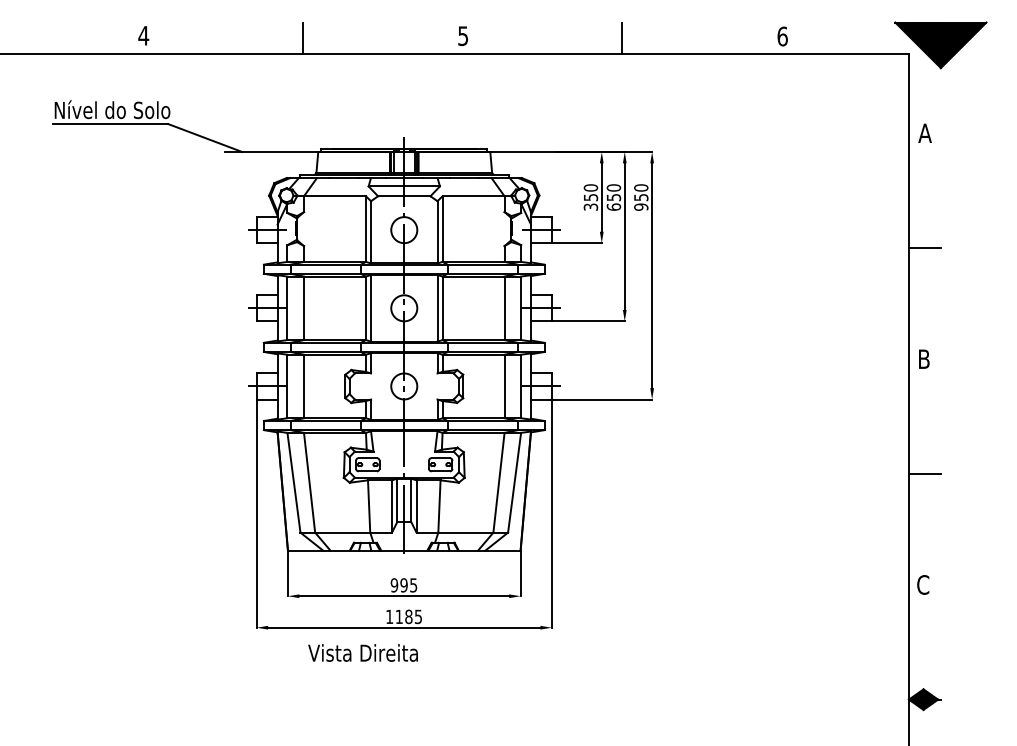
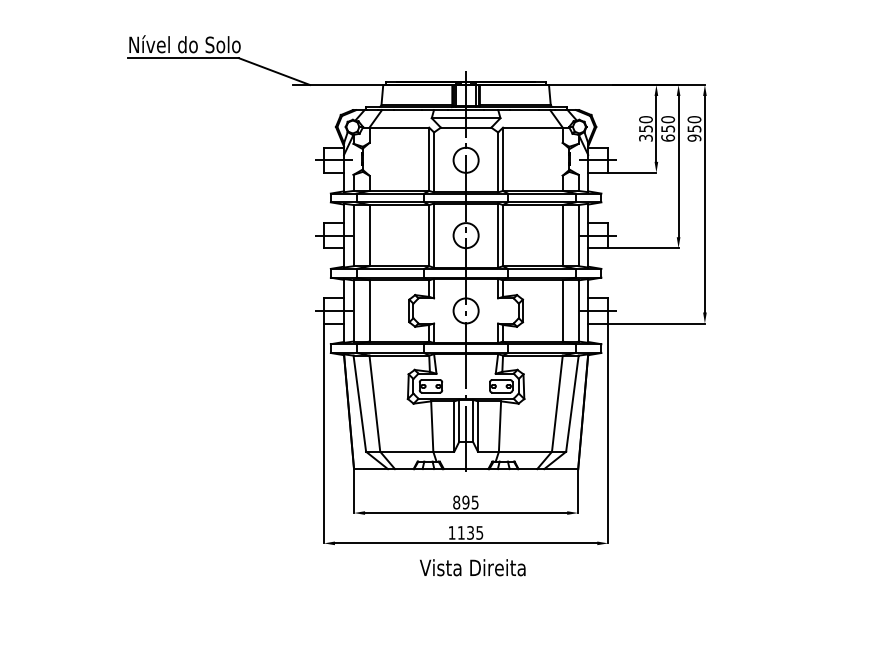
text: (394, 585) -> (456, 502), 995 -> 895
text: (408, 616) -> (470, 532), 1185 -> 1135
text: (362, 652) -> (472, 567), moved

